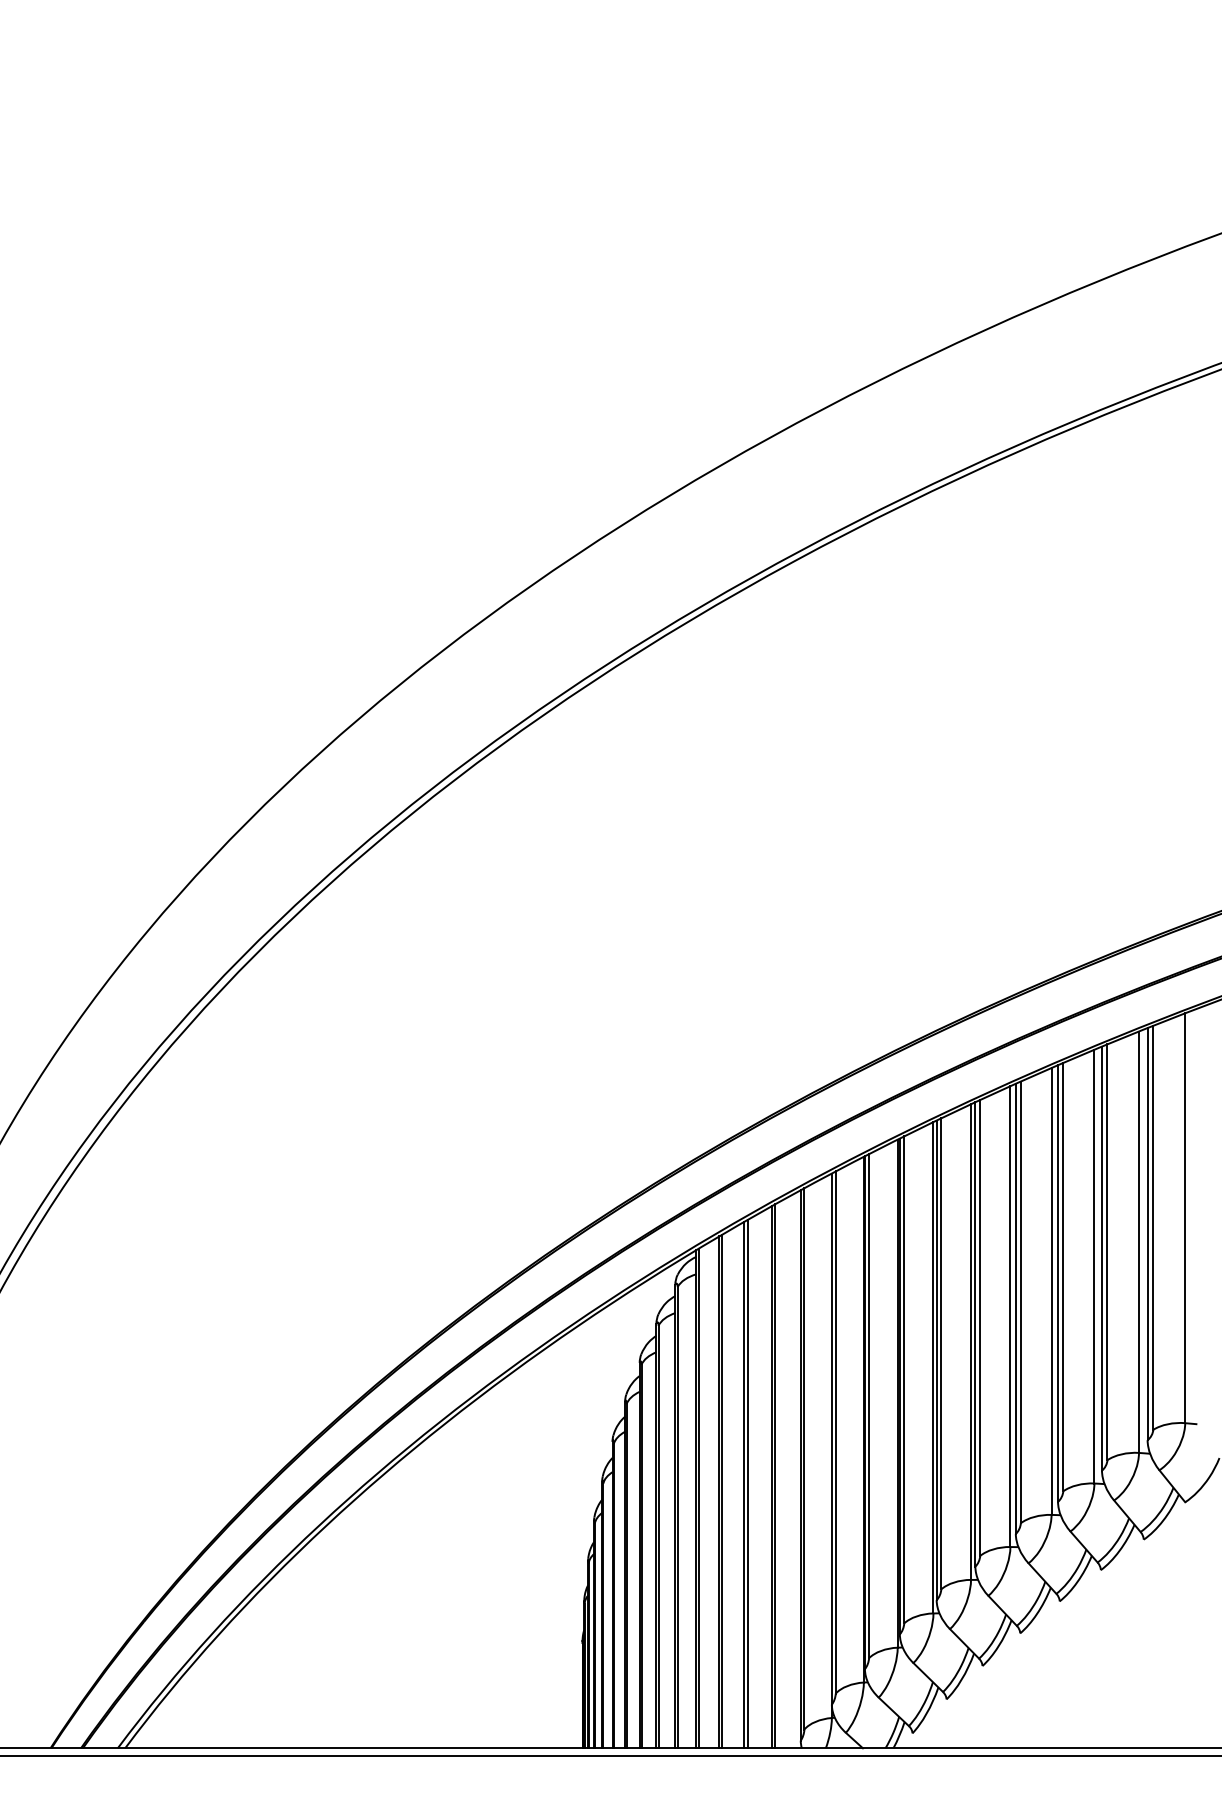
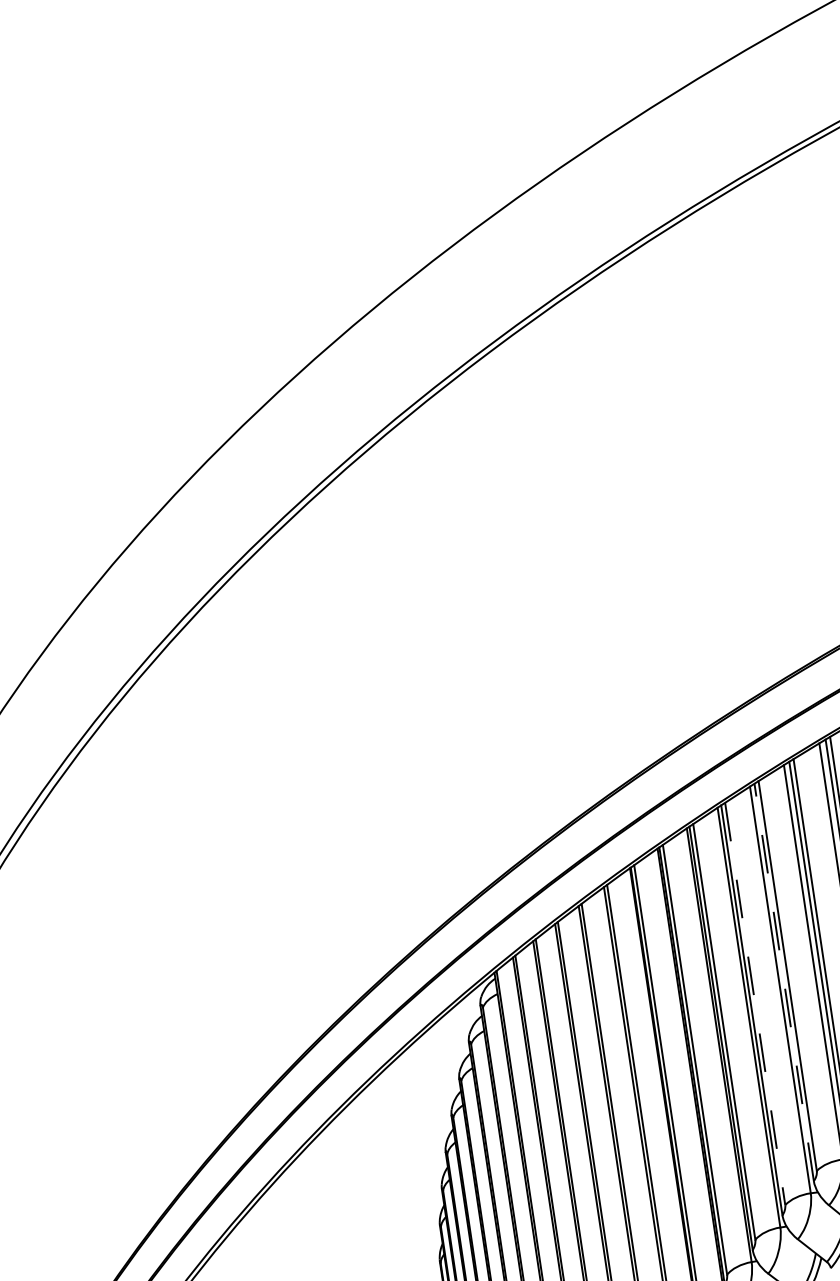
line: (1015, 1308) -> (783, 982), solid -> dashed
line: (980, 1328) -> (755, 1004), solid -> dashed

